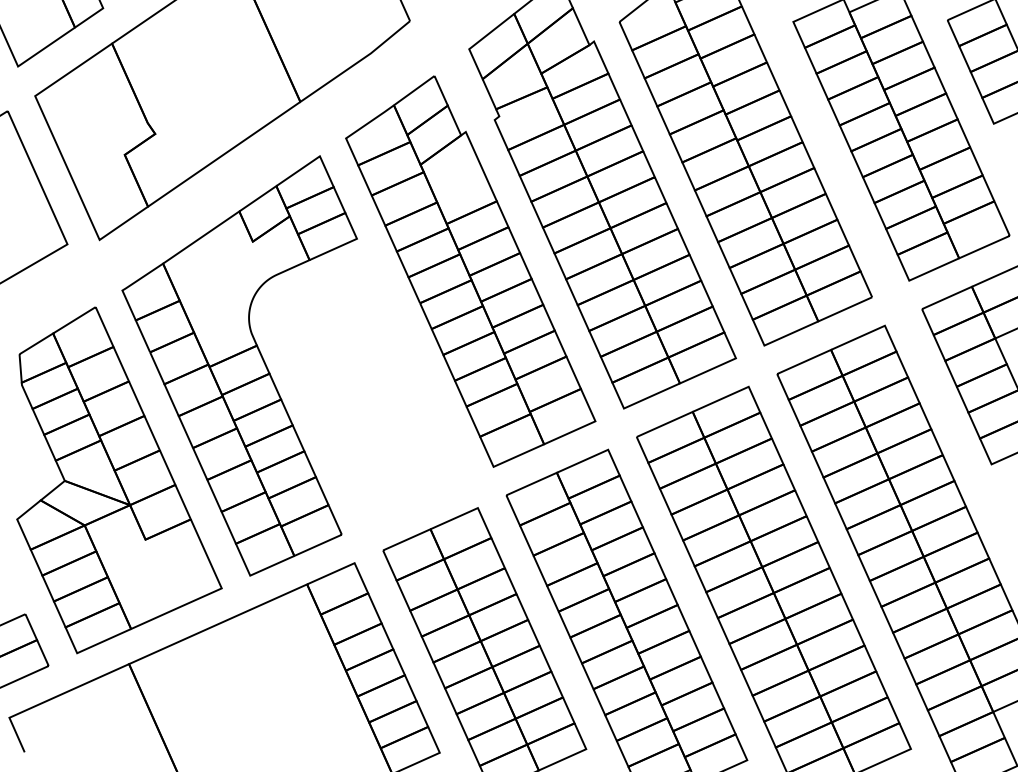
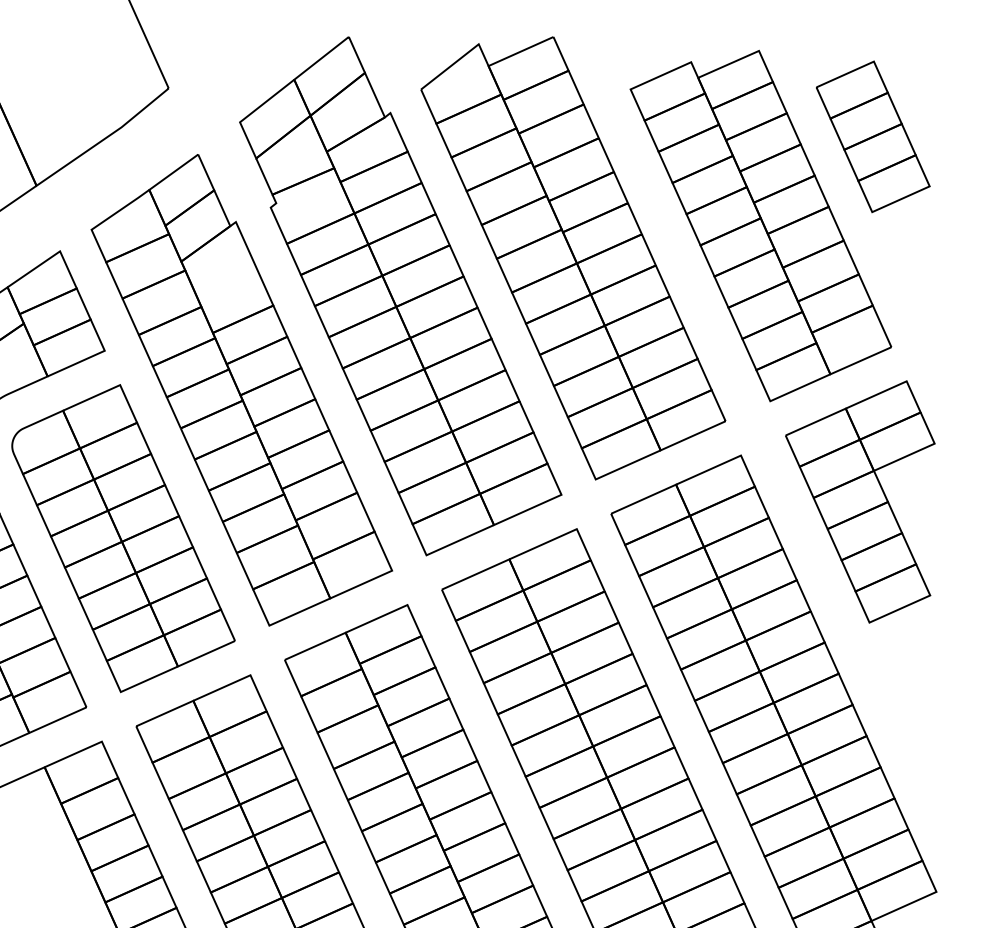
part: (372, 394) -> (123, 538), added

